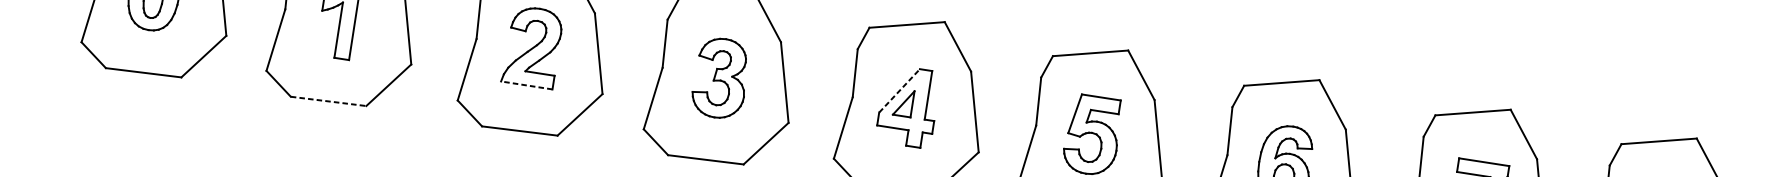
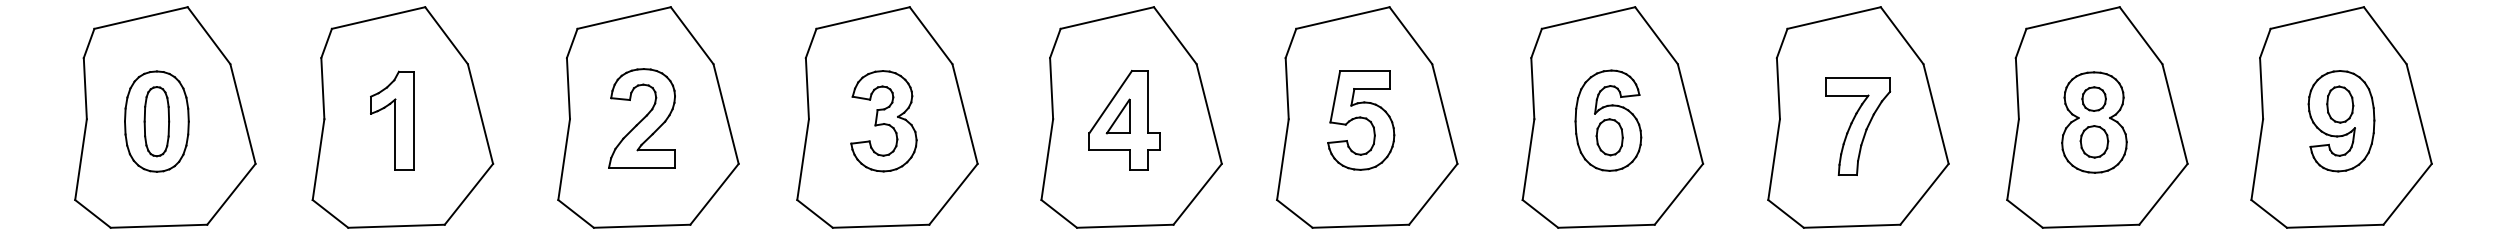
line: (526, 85) -> (641, 167), dashed -> solid
line: (899, 91) -> (1110, 102), dashed -> solid
line: (329, 101) -> (397, 226), dashed -> solid

